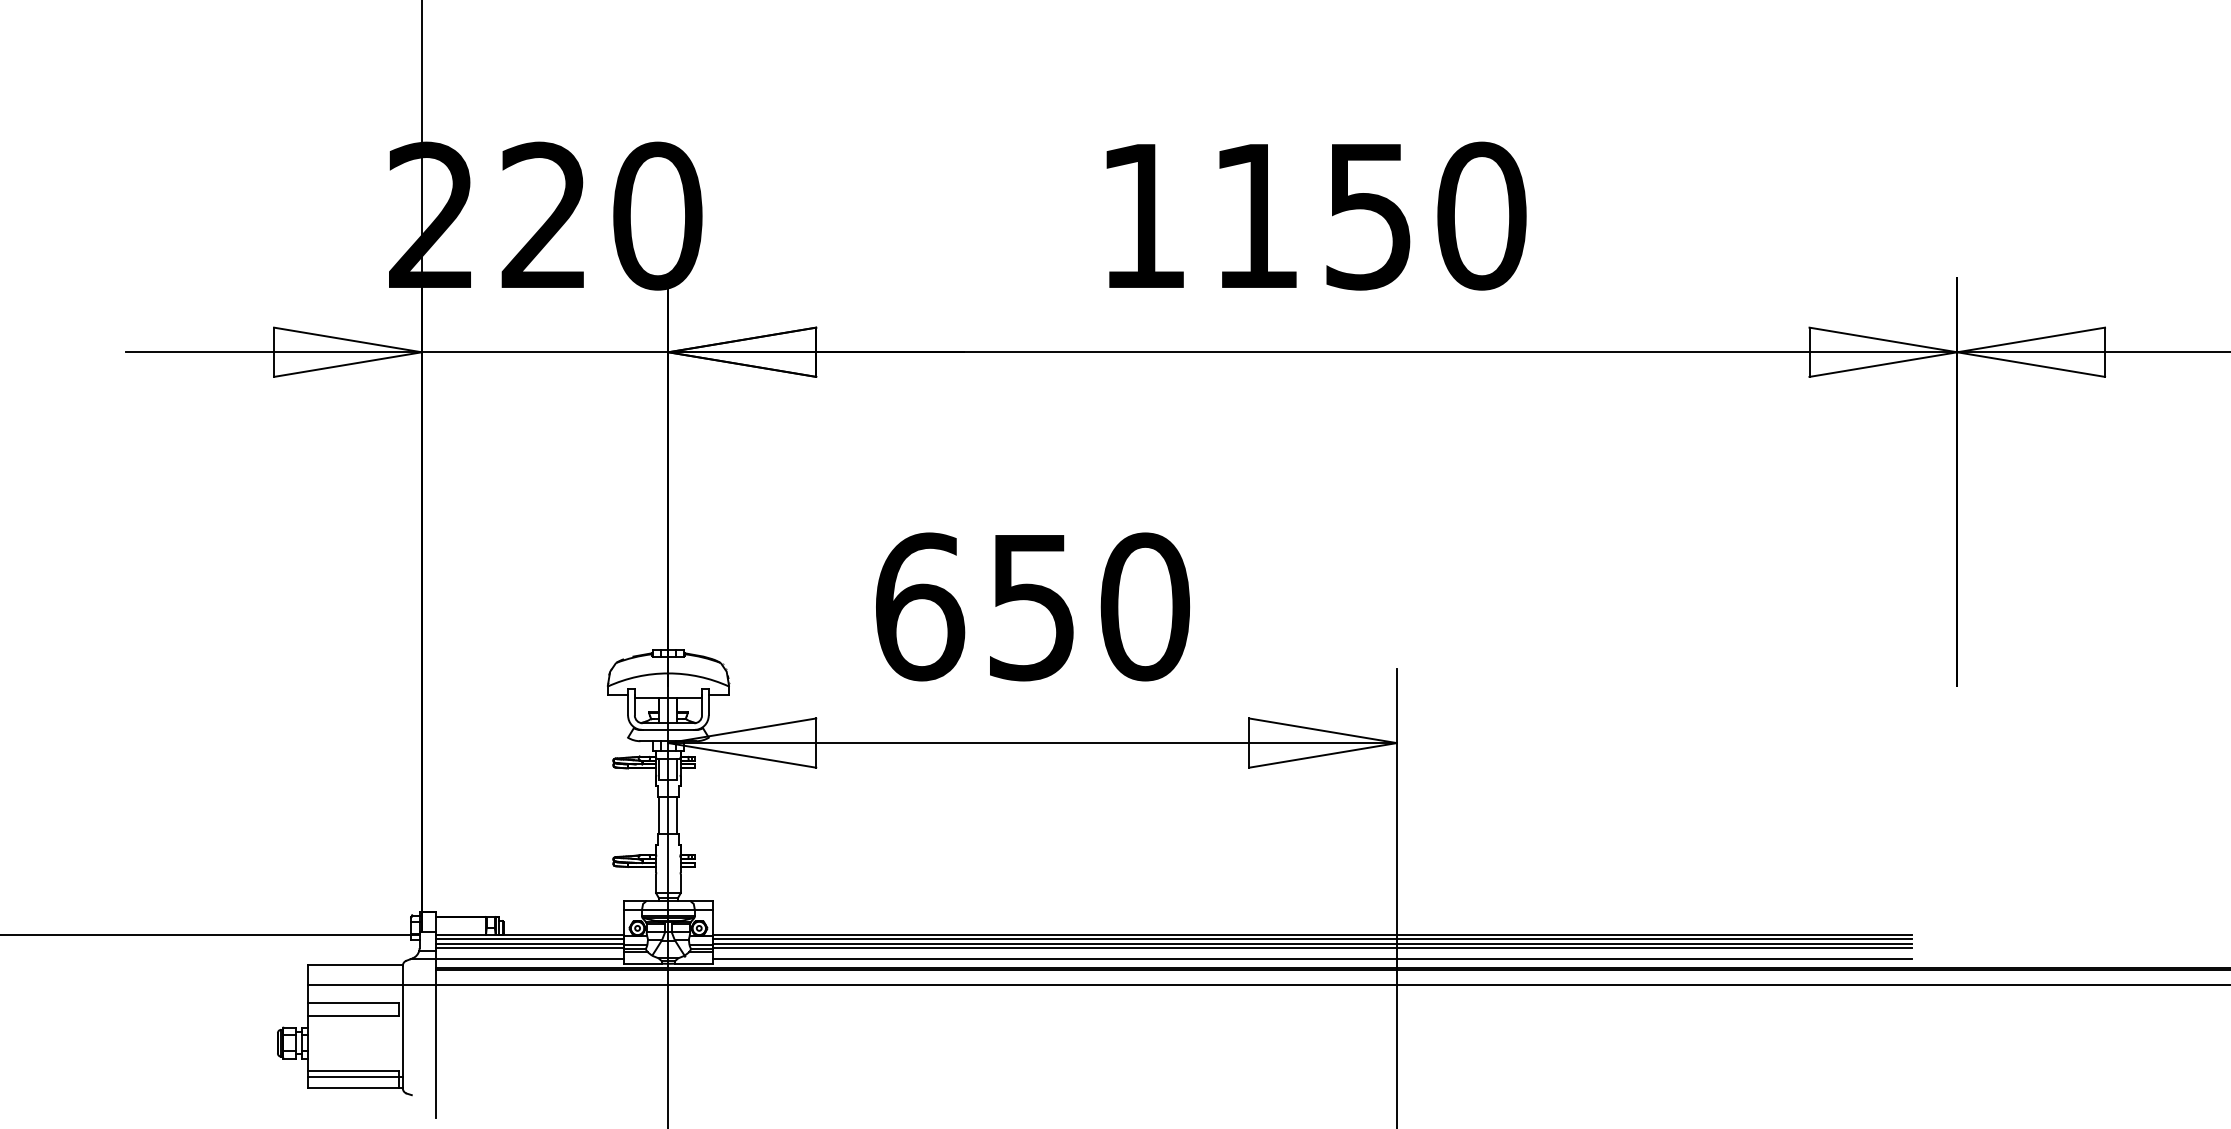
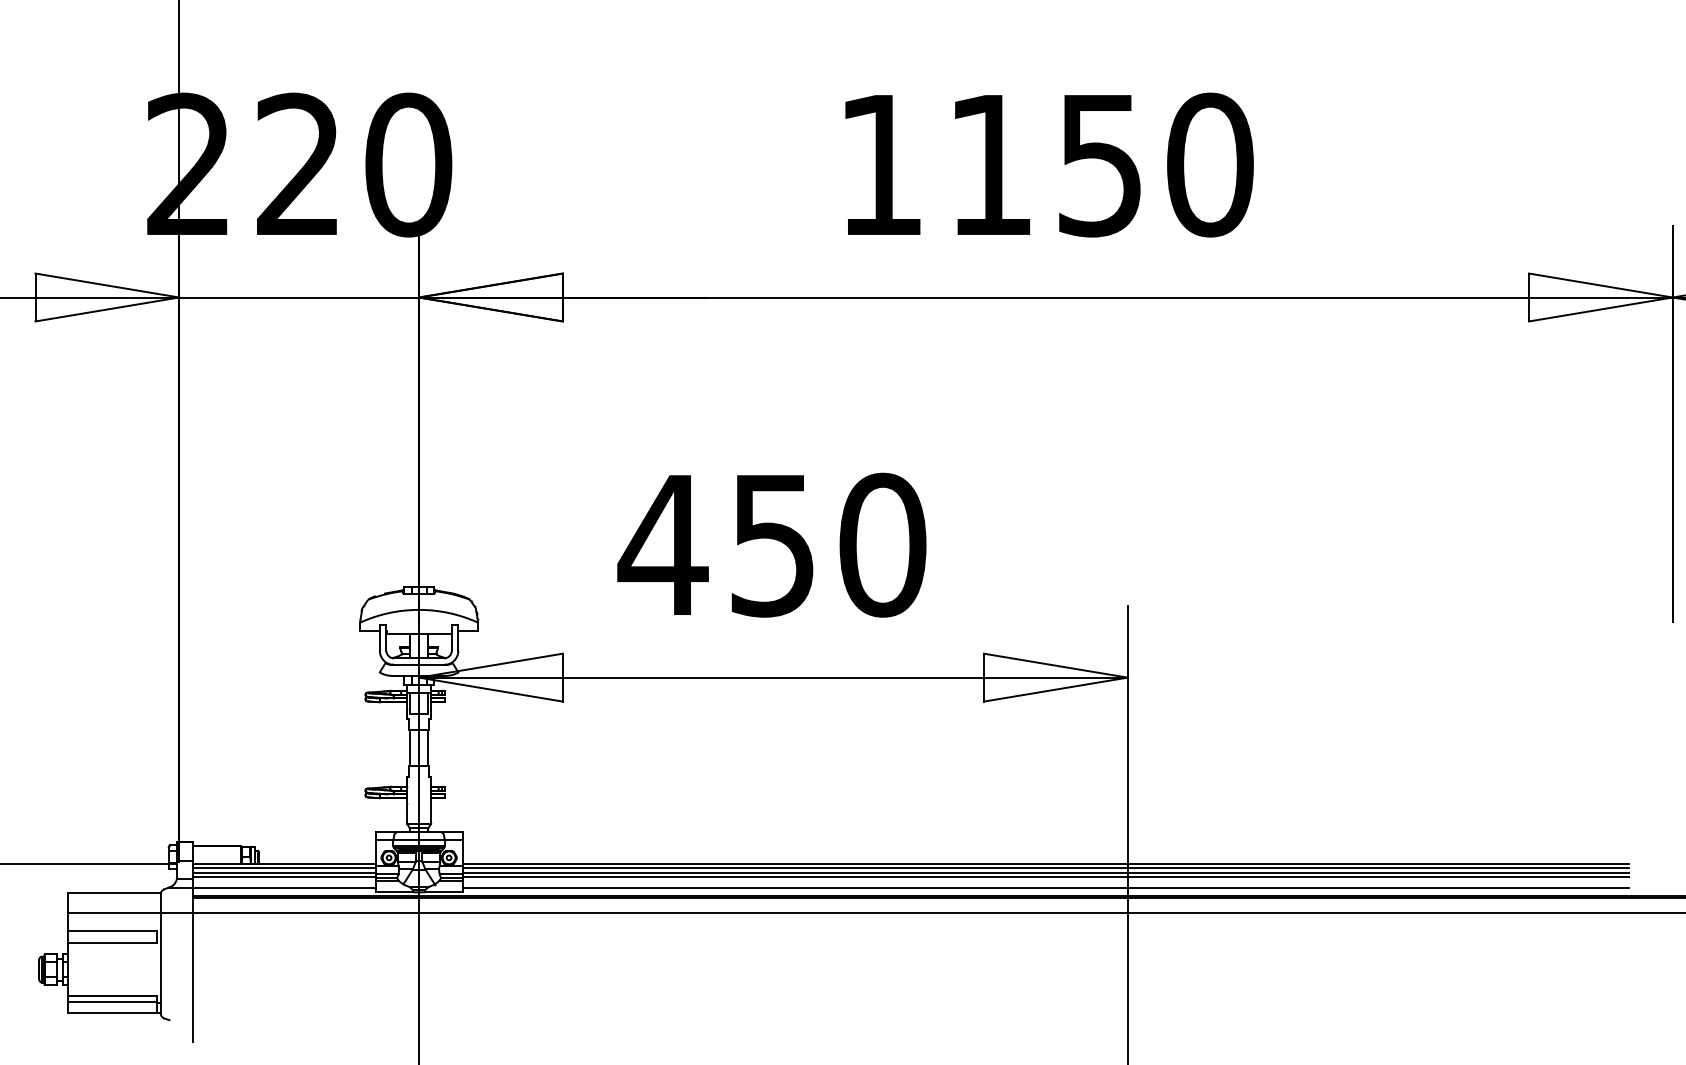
text: (919, 606) -> (663, 544), 650 -> 450

